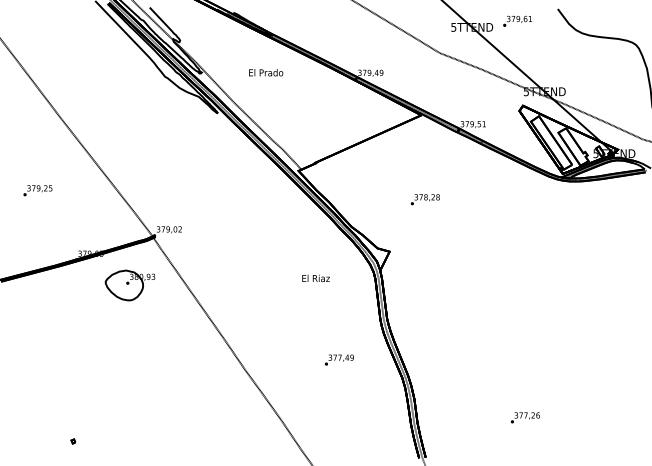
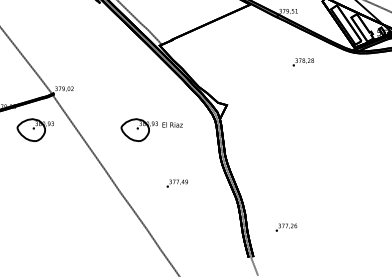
text: (424, 199) -> (302, 62), moved
part: (270, 285) -> (139, 130), added
text: (339, 359) -> (177, 183), moved
text: (524, 417) -> (285, 227), moved

